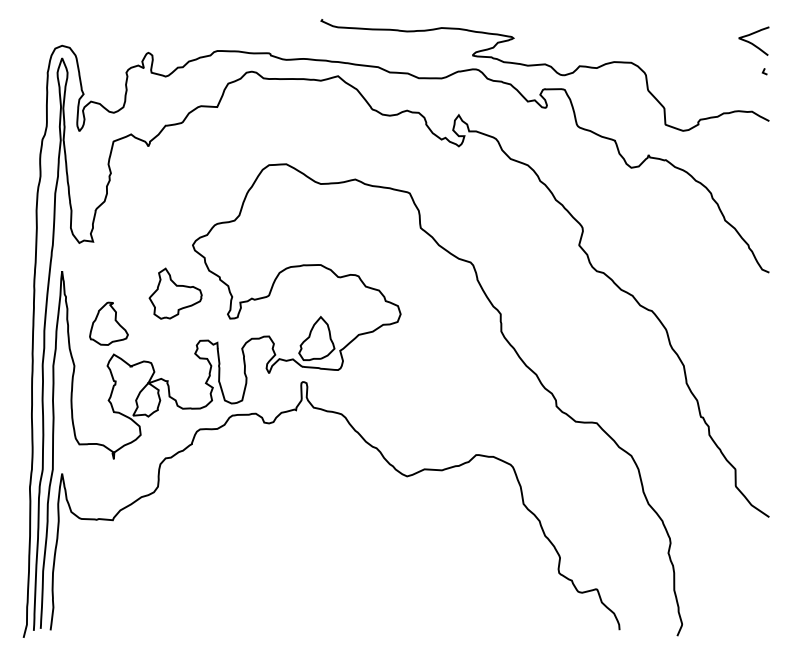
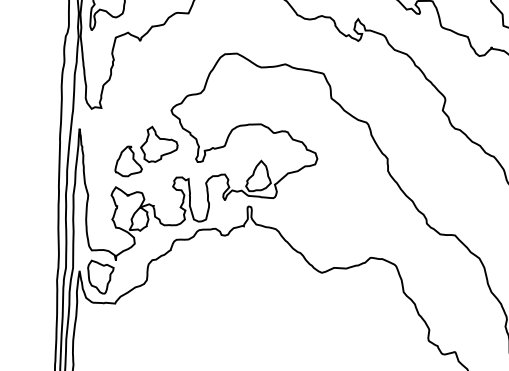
part: (108, 323) -> (128, 161), moved
part: (92, 482) -> (100, 277), added

